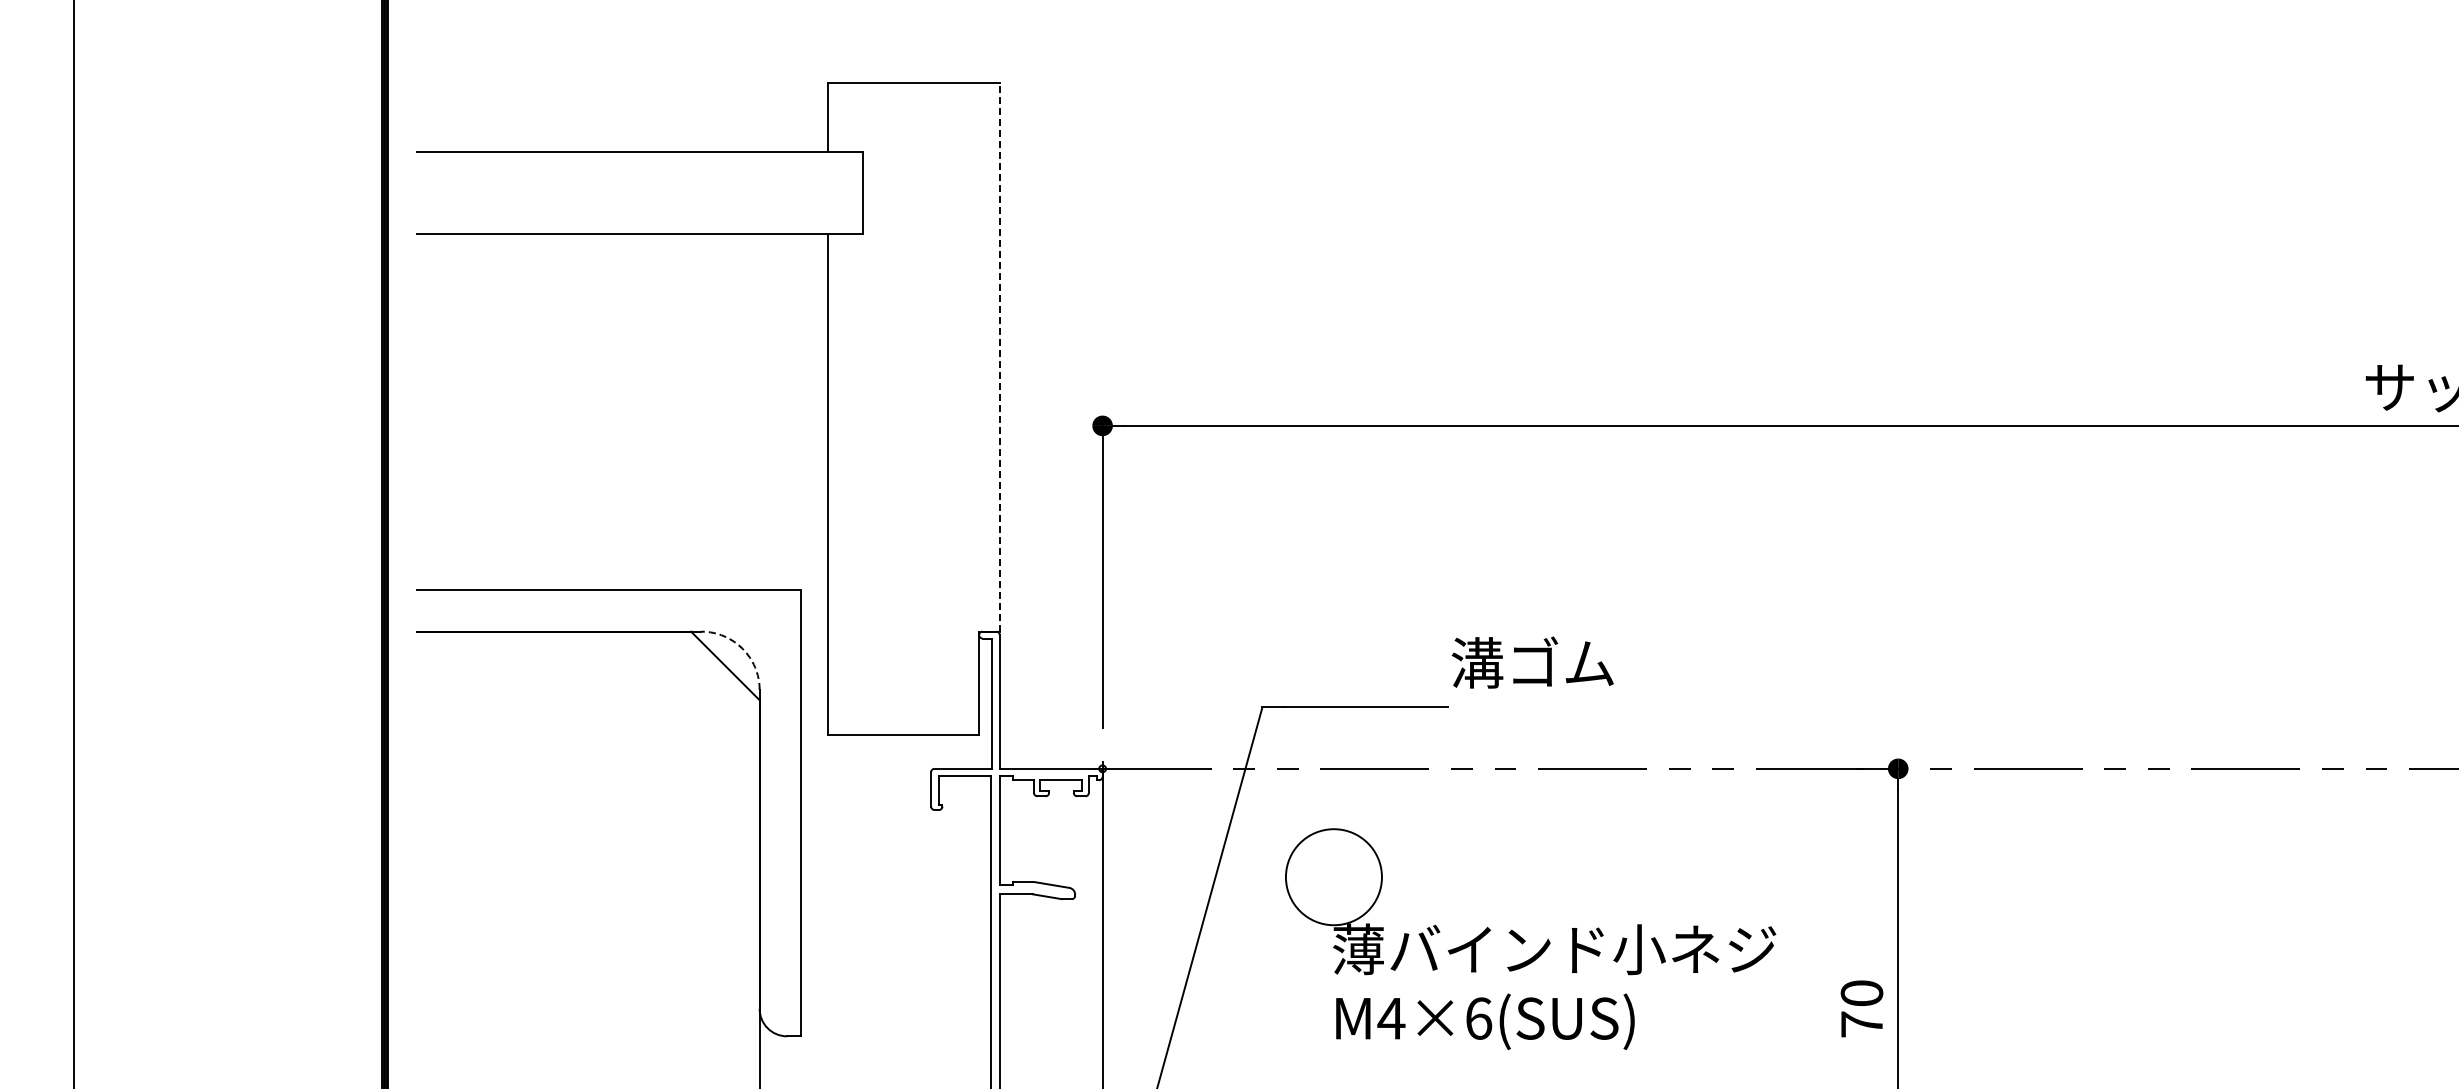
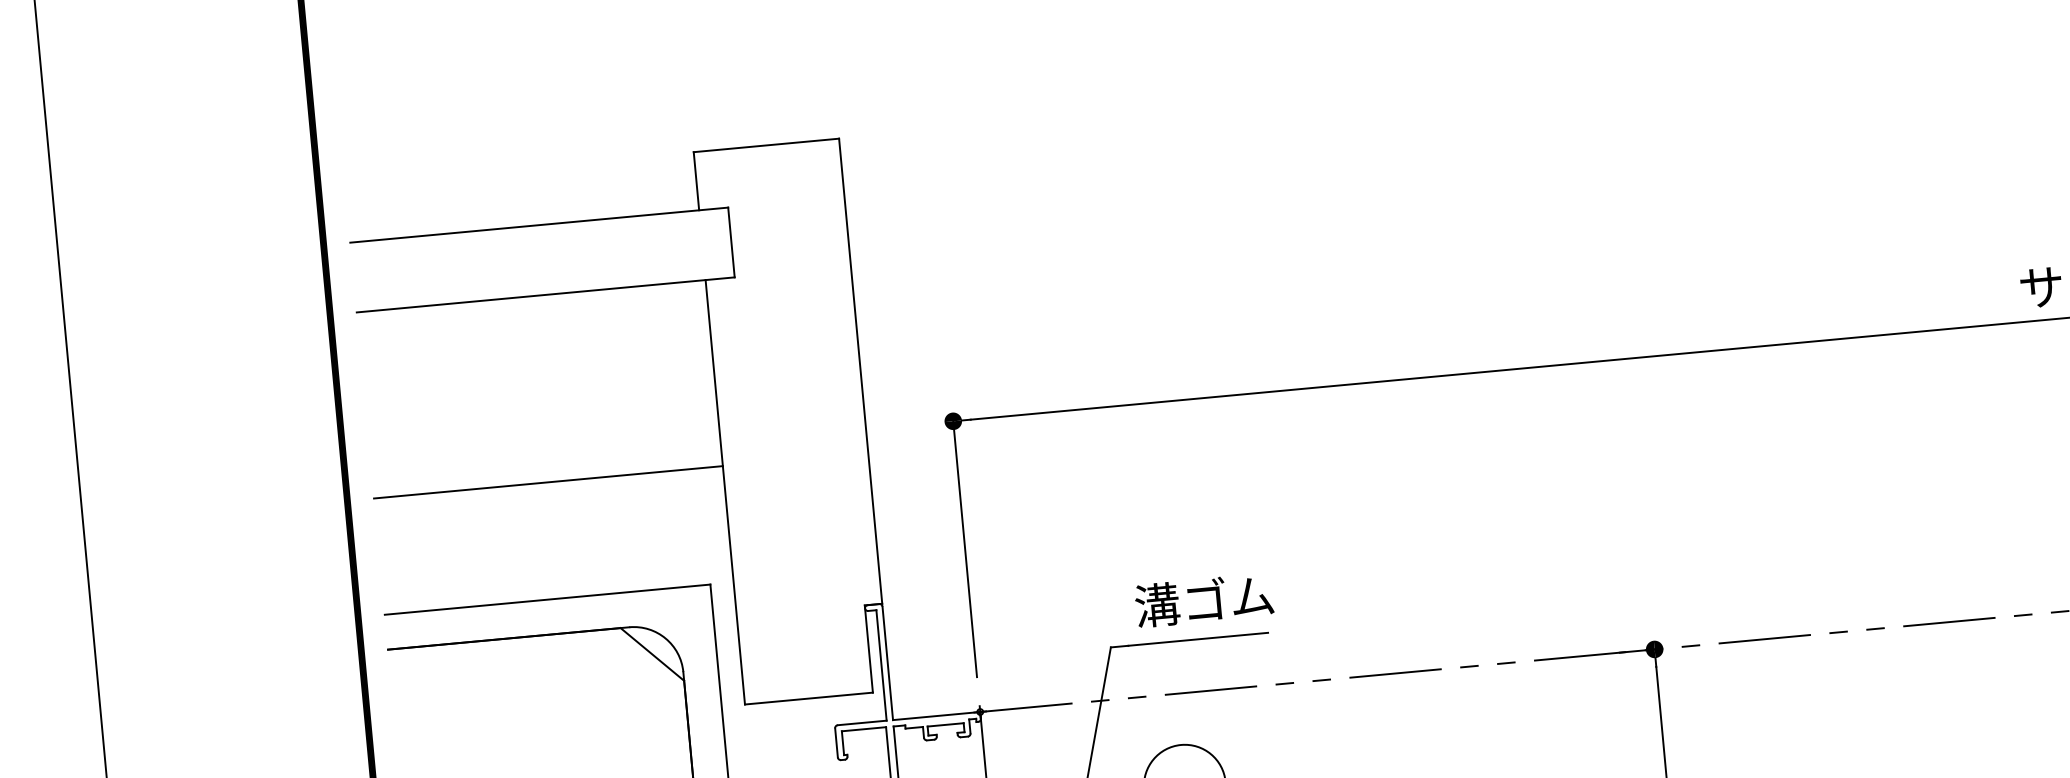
line: (999, 356) -> (860, 370), dashed -> solid
line: (622, 453) -> (548, 482), added
arc: (742, 648) -> (665, 638), dashed -> solid
text: (1532, 662) -> (1204, 600), moved

